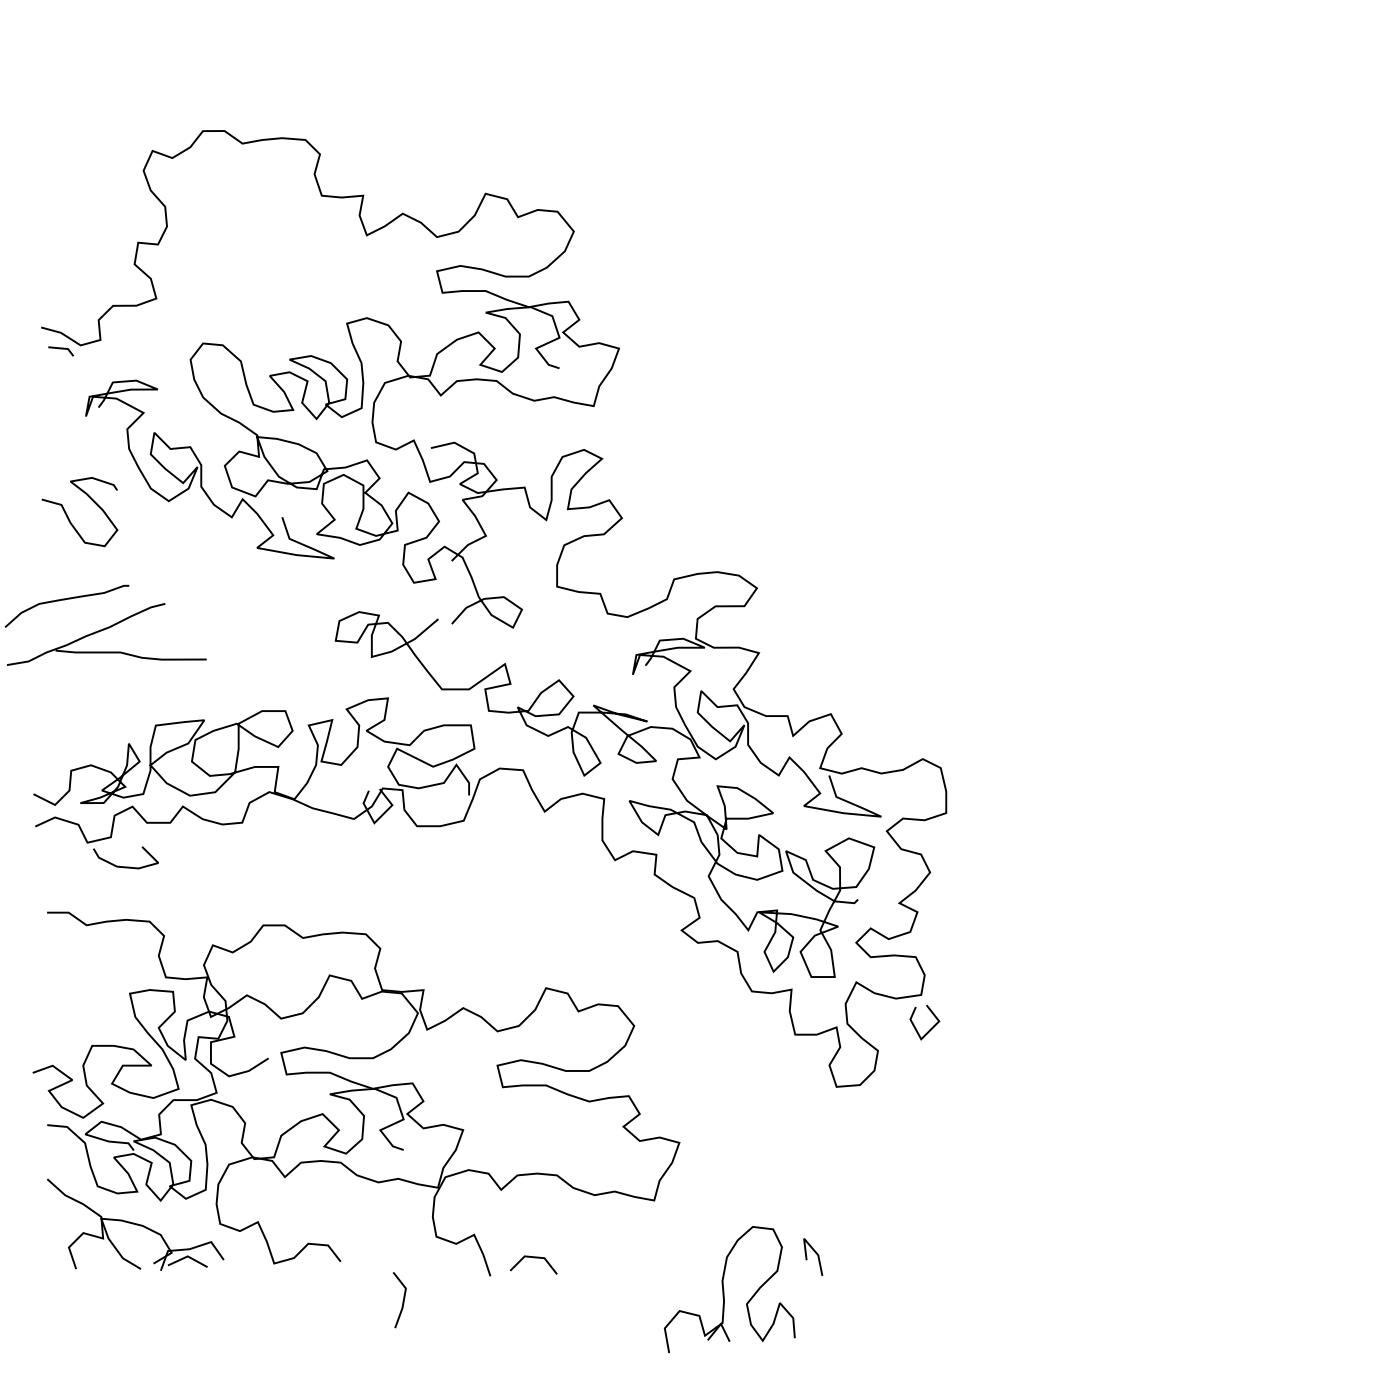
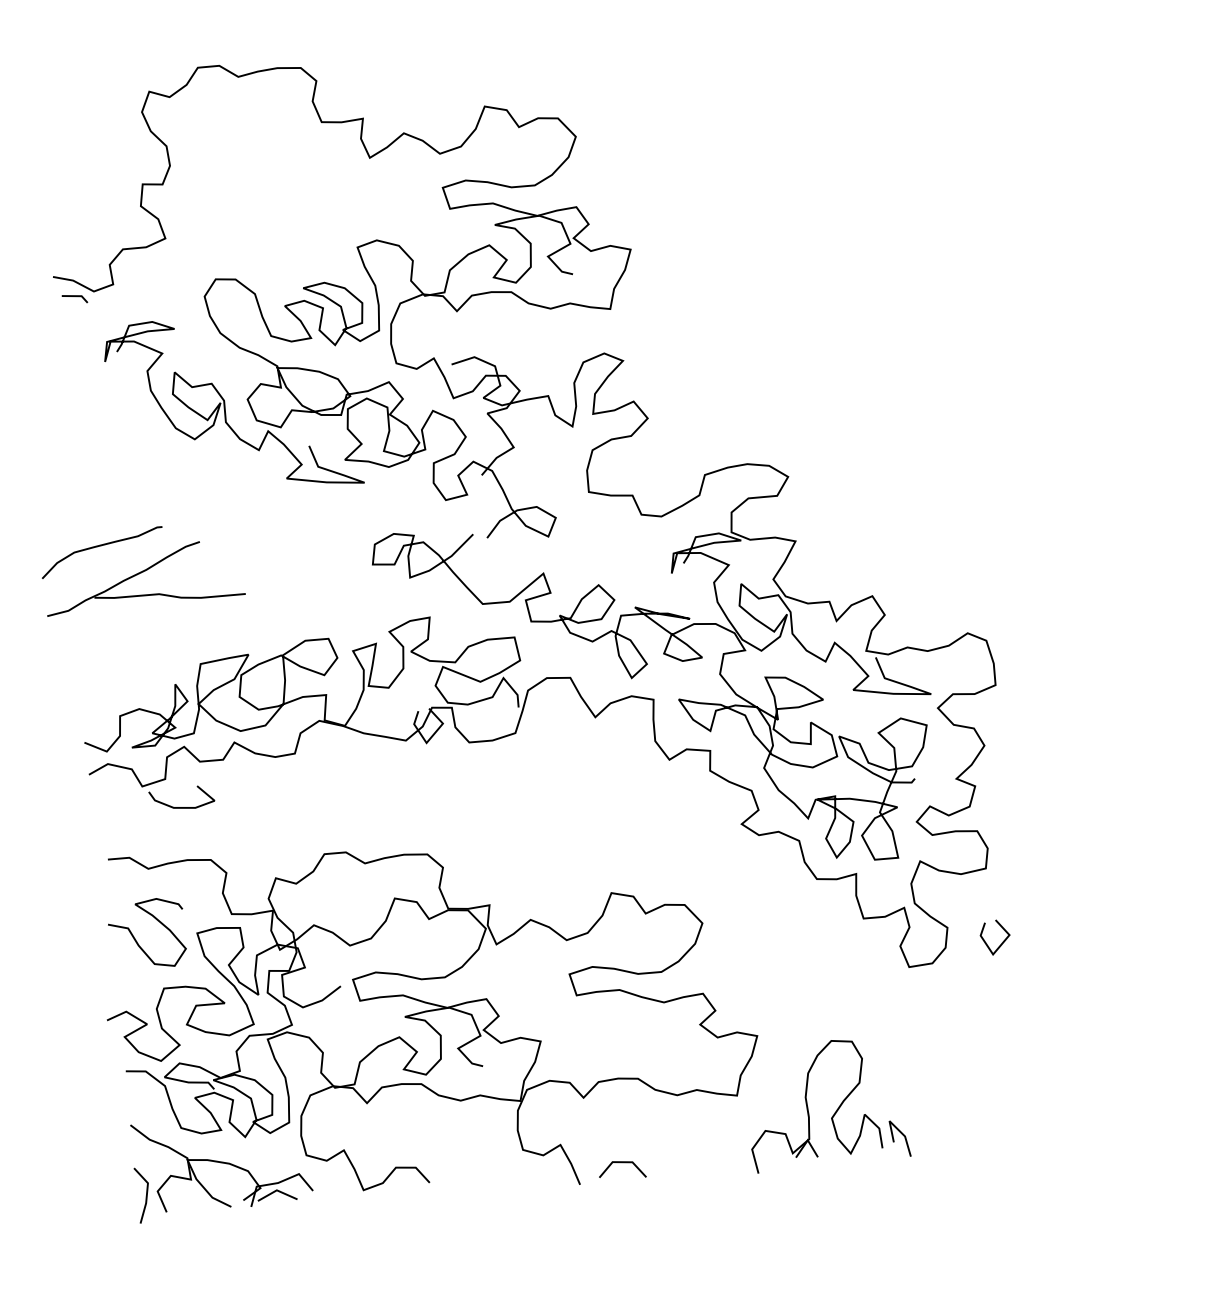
curve: (69, 518) -> (137, 941), moved
line: (930, 1028) -> (1001, 942), moved
part: (729, 1289) -> (813, 1105), moved
line: (402, 1300) -> (145, 1195), moved

